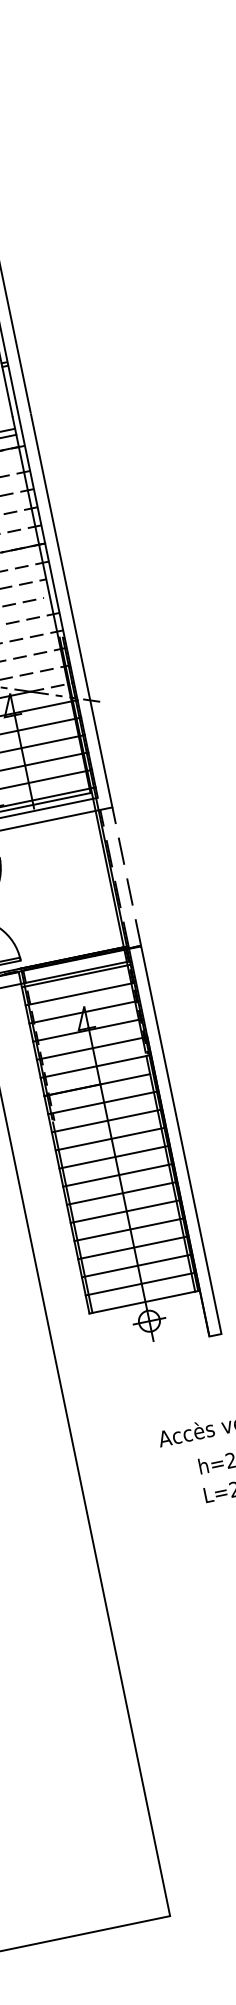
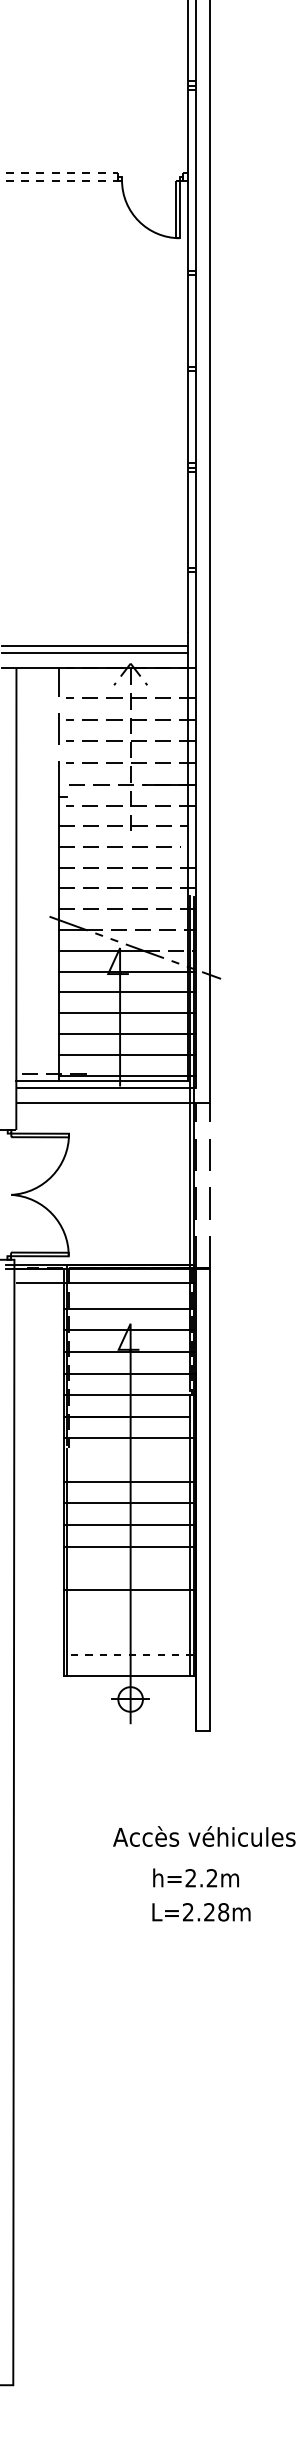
line: (76, 976) -> (128, 1287), removed
line: (106, 1121) -> (128, 1460), removed
line: (124, 1211) -> (128, 1568), removed
line: (132, 1247) -> (128, 1611), removed
line: (136, 1266) -> (128, 1633), removed
line: (139, 1283) -> (128, 1654), solid -> dashed

